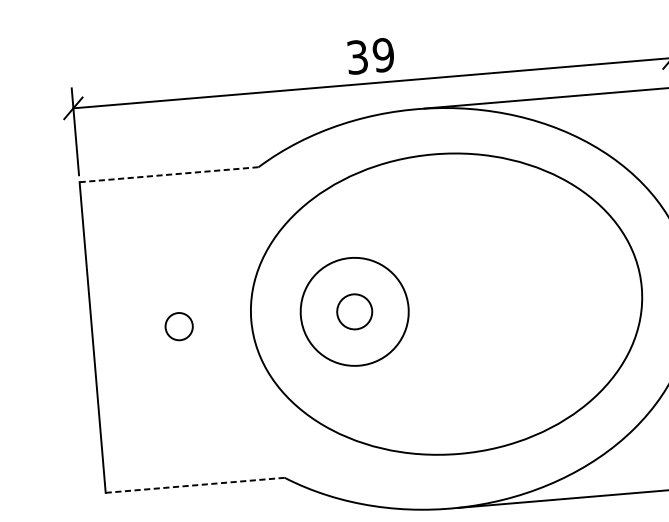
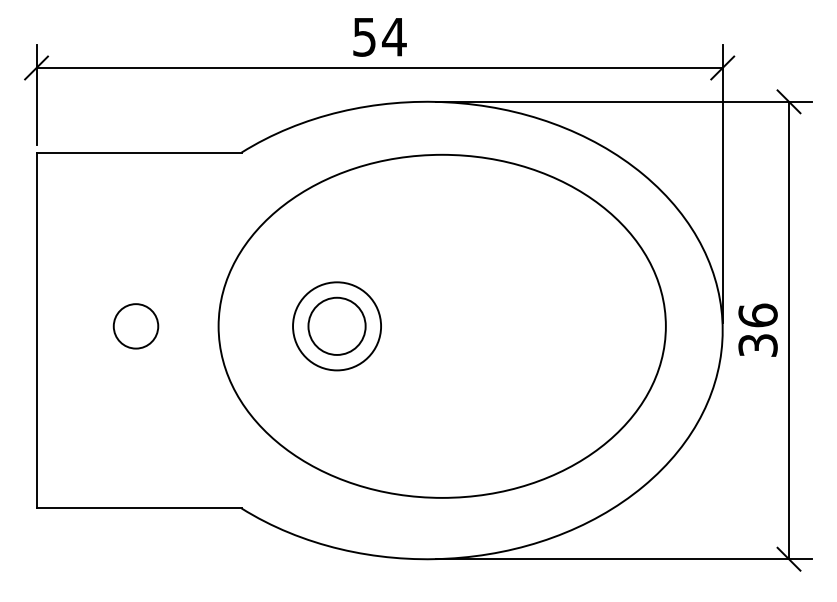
text: (370, 55) -> (379, 36), 39 -> 54
line: (169, 174) -> (139, 152), dashed -> solid
circle: (354, 311) -> (336, 325), size x1.43
circle: (355, 311) -> (337, 326), size x0.71
circle: (178, 326) -> (135, 326), size x1.43
line: (195, 485) -> (139, 508), dashed -> solid

